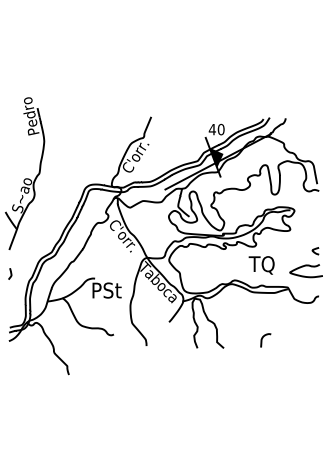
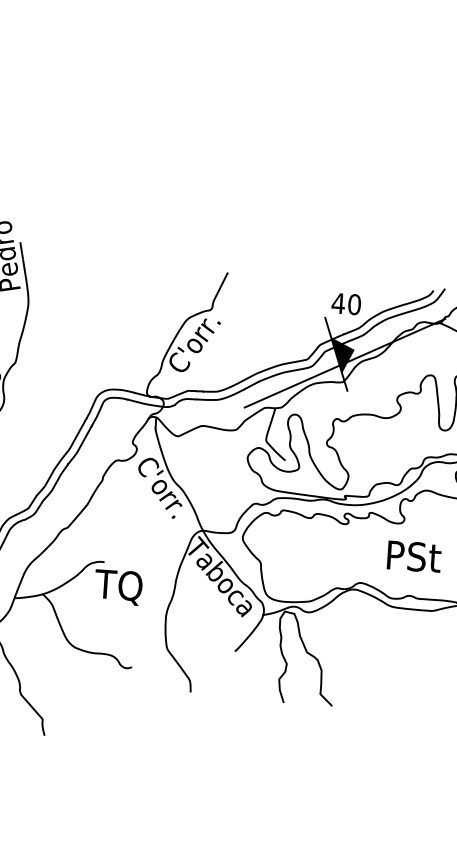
text: (262, 265) -> (413, 559), TQ -> PSt
text: (105, 291) -> (122, 587), PSt -> TQ
curve: (263, 338) -> (406, 693), removed

